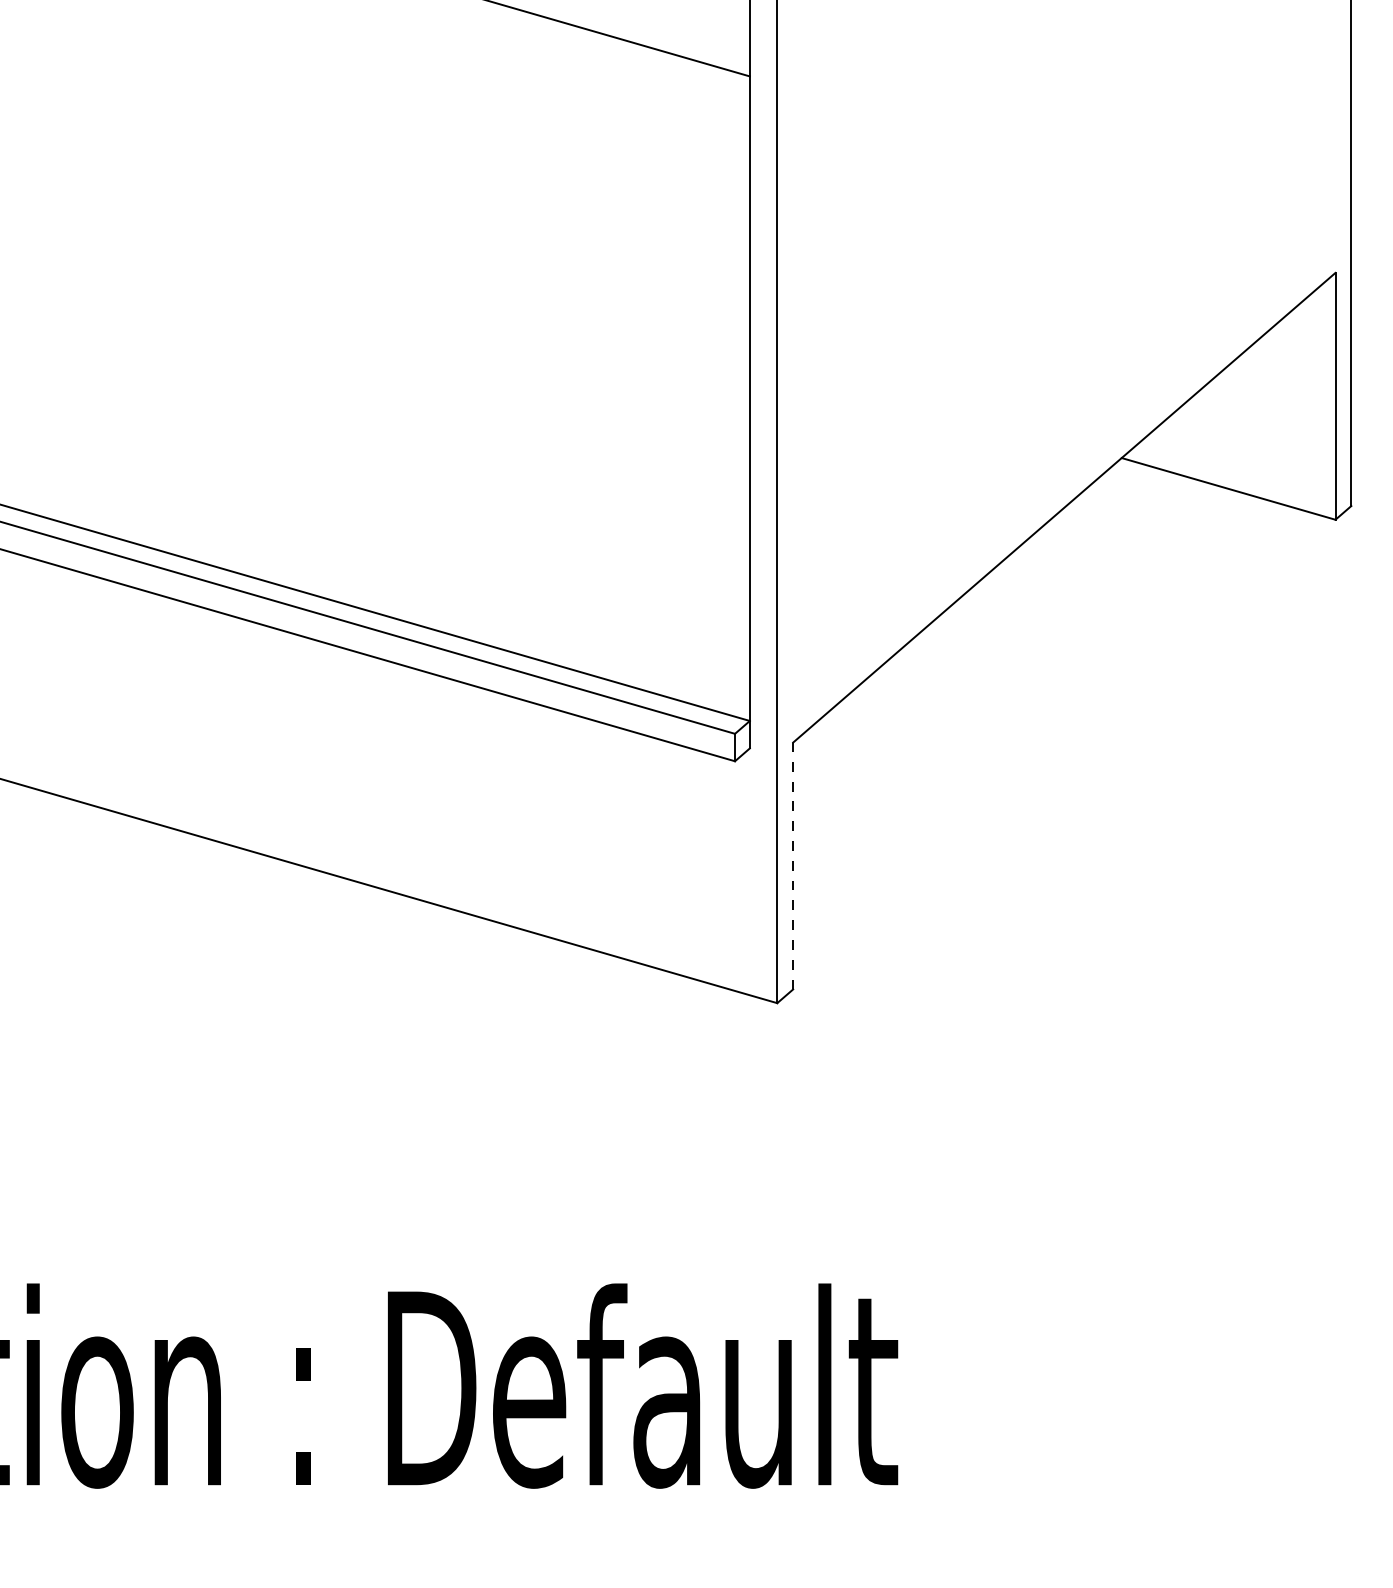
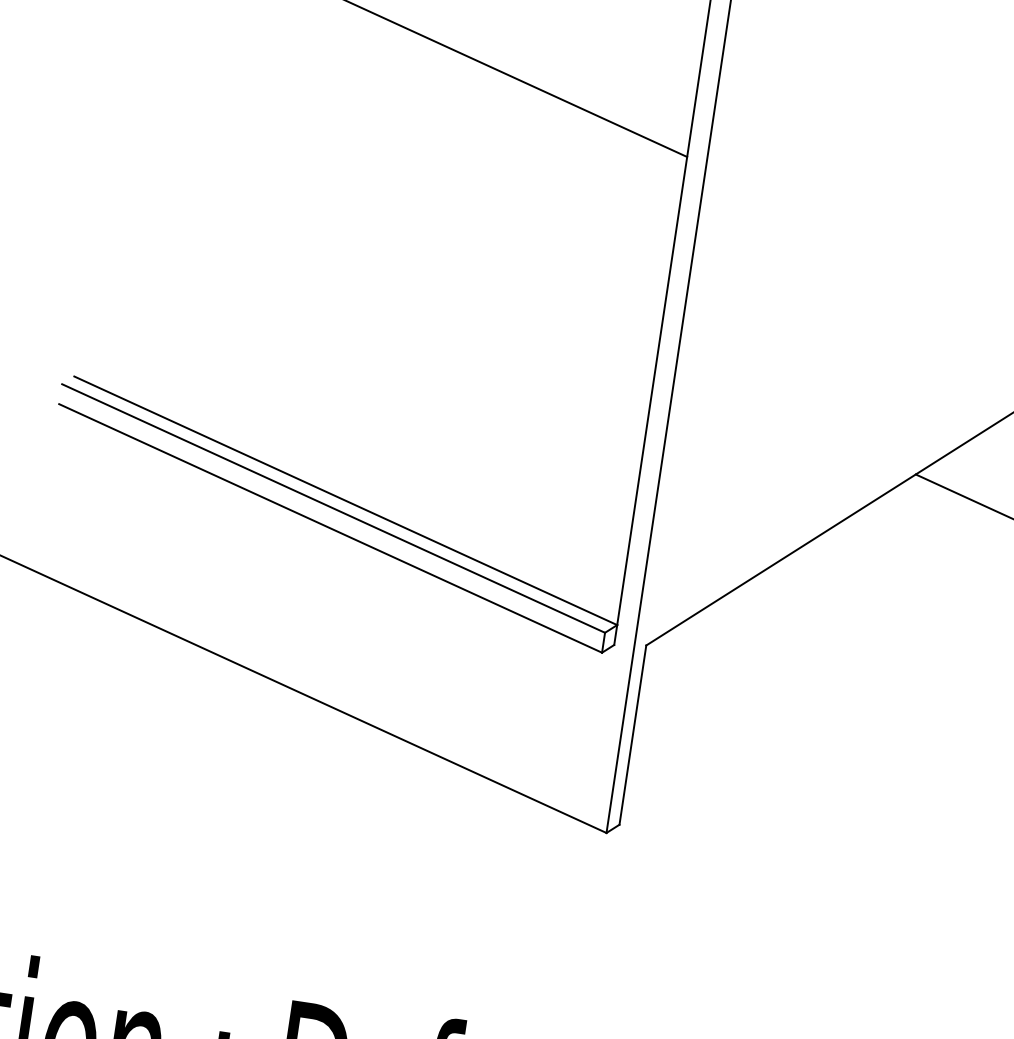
line: (793, 865) -> (633, 734), dashed -> solid

